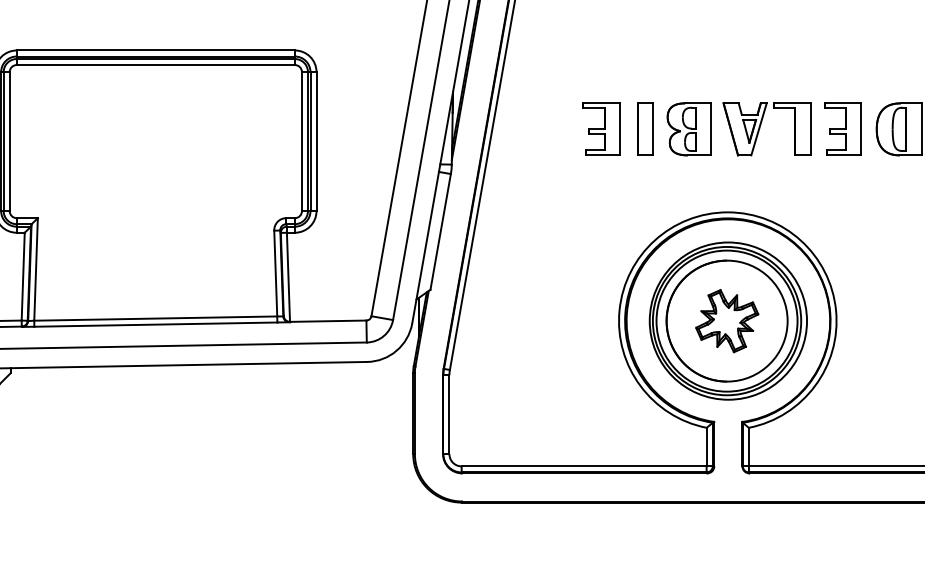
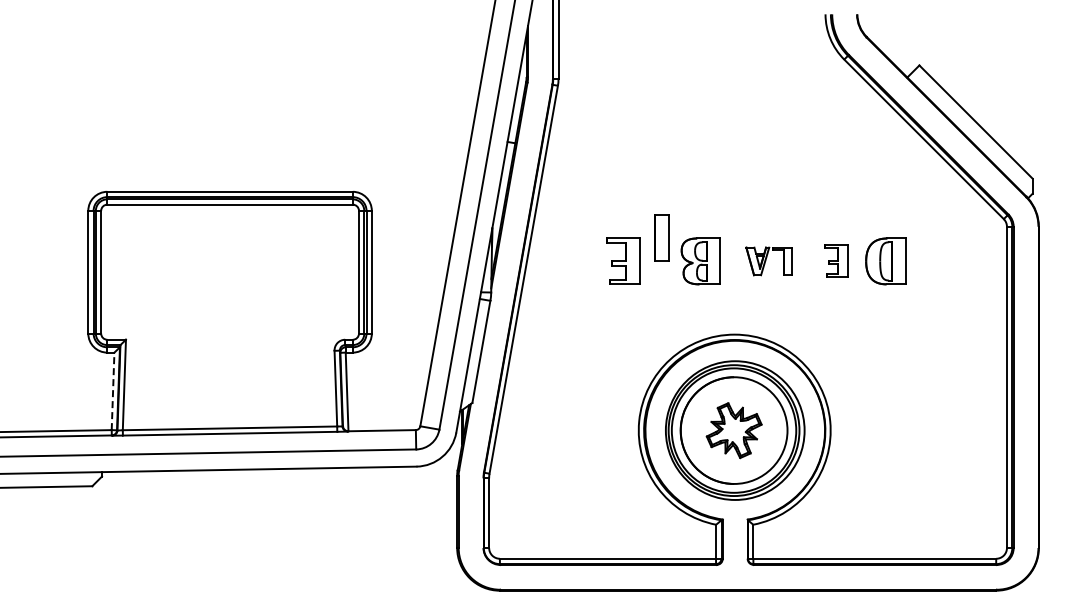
part: (644, 128) -> (661, 237), moved
part: (843, 128) -> (836, 260), size x0.7
part: (767, 129) -> (769, 261), size x0.6
line: (23, 276) -> (113, 391), solid -> dashed

